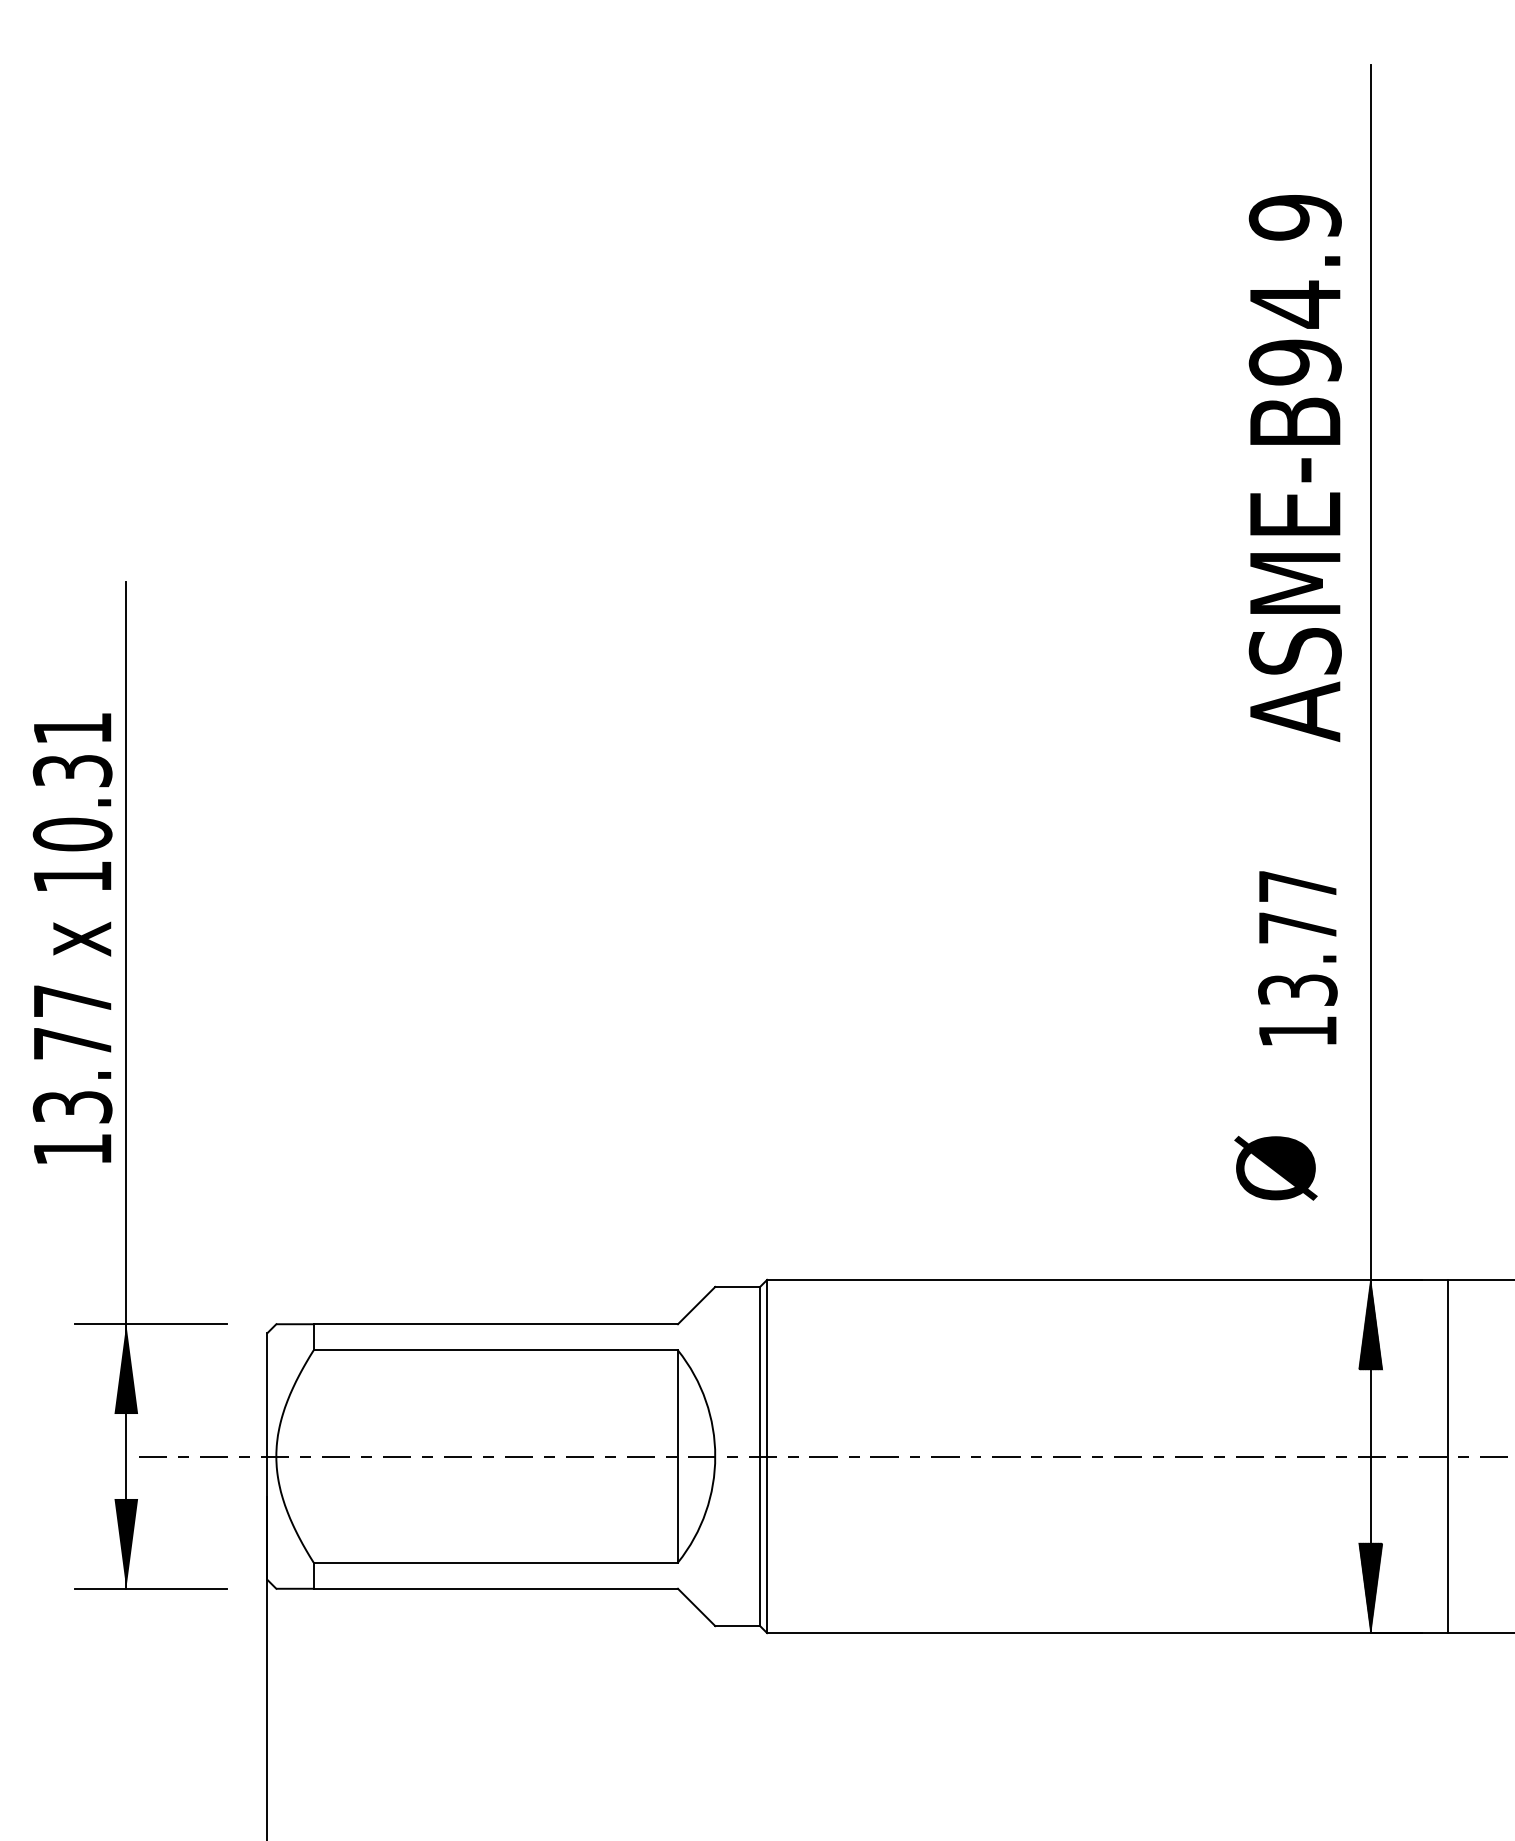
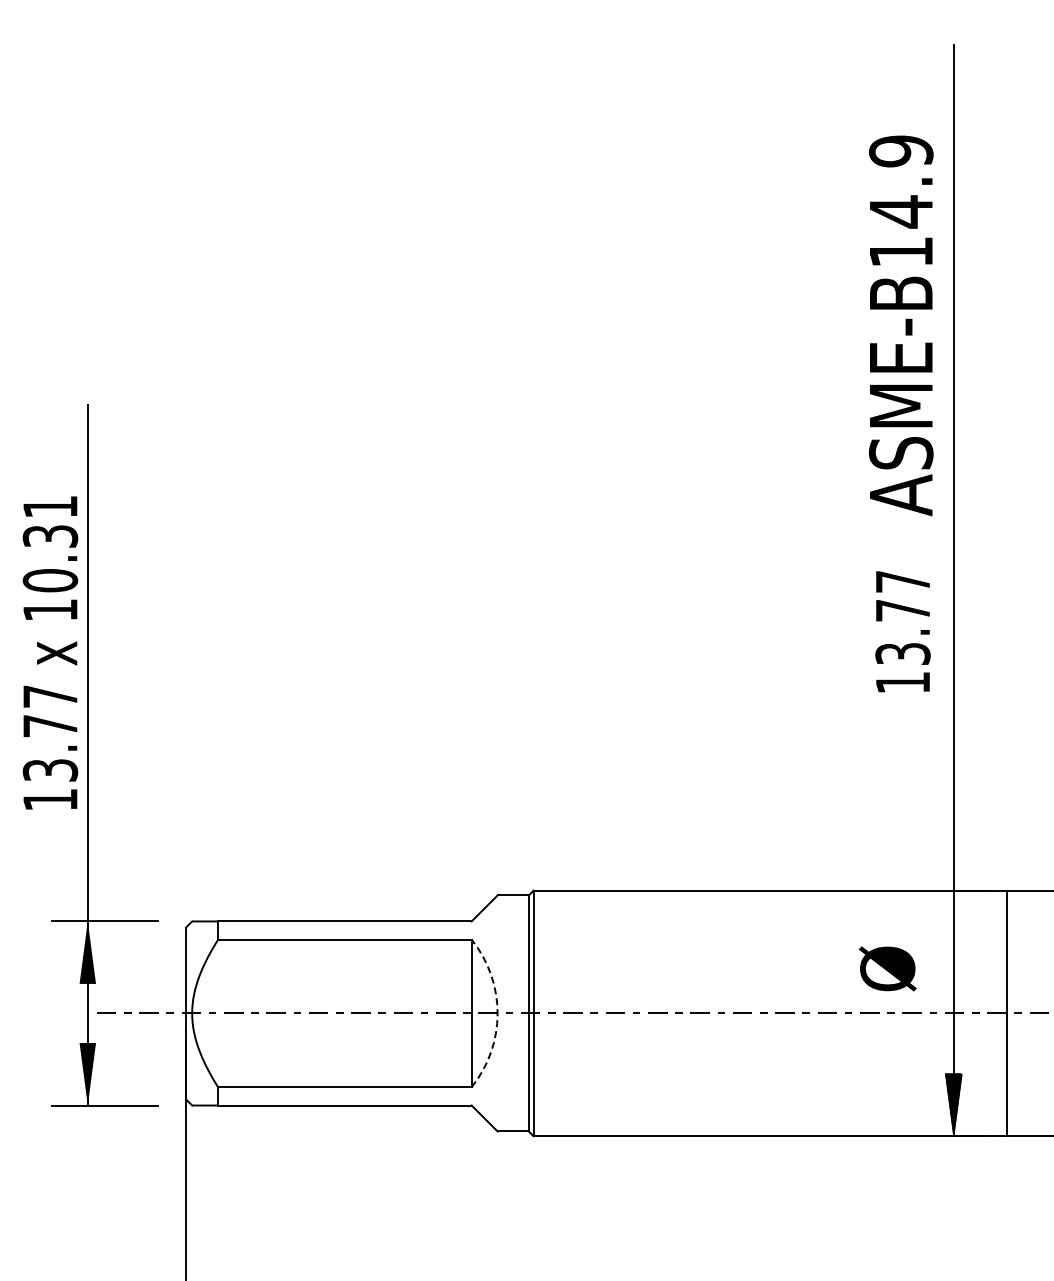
text: (1295, 362) -> (901, 252), ASME-B94.9 -> ASME-B14.9
text: (1297, 957) -> (902, 631), moved
text: (1275, 1167) -> (887, 968), moved
hatch: (1370, 1324) -> (953, 921), removed
arc: (715, 1456) -> (497, 1013), solid -> dashed

